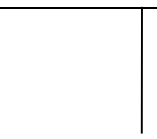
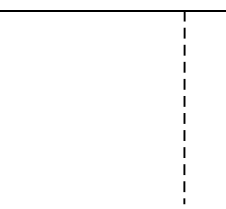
line: (141, 70) -> (183, 107), solid -> dashed

